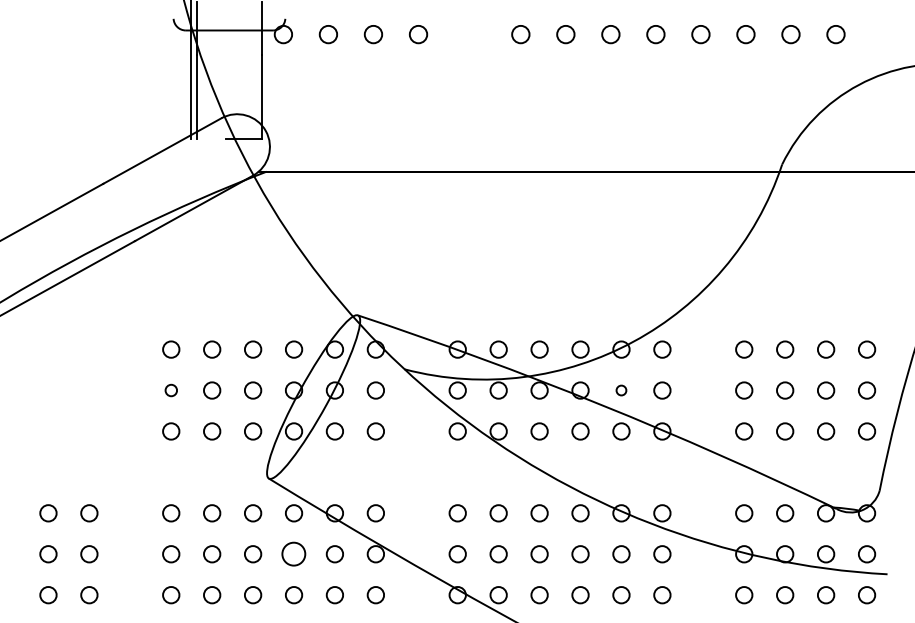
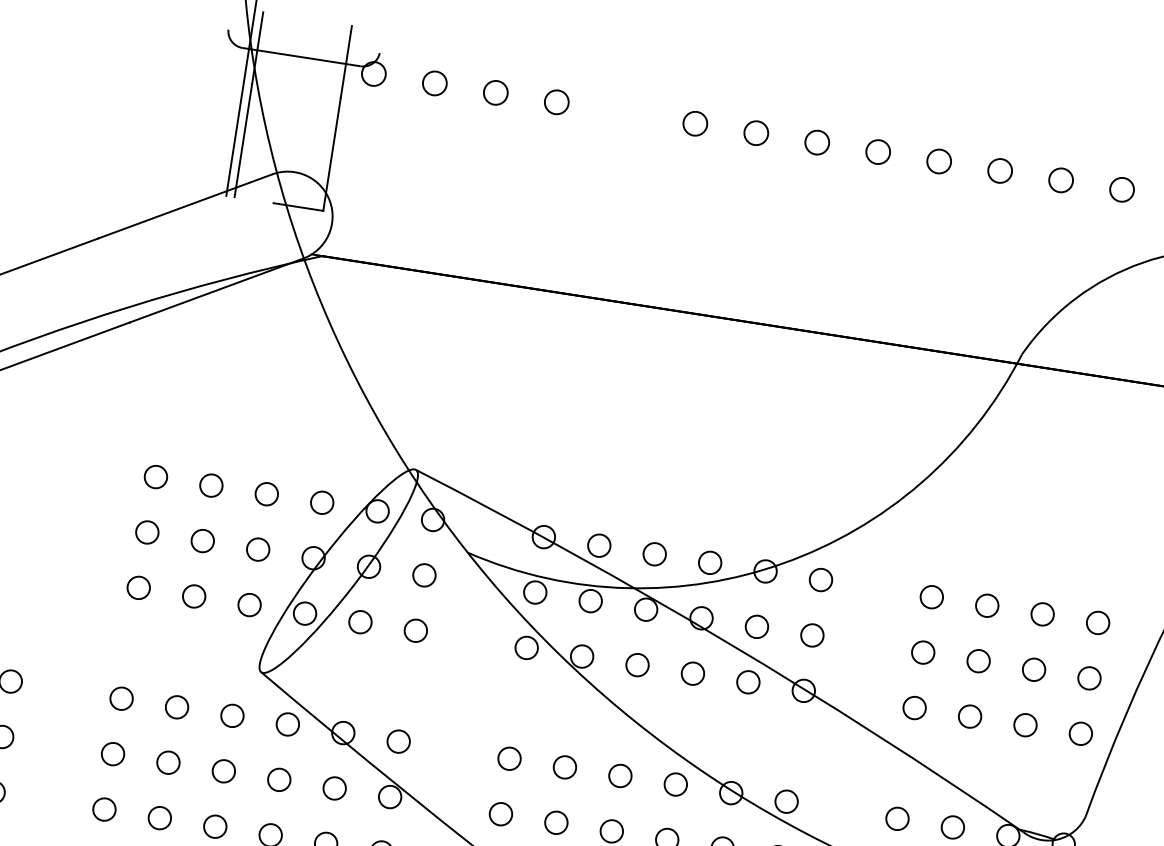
circle: (171, 390) -> (147, 532), size x1.43
circle: (621, 390) -> (757, 626), size x1.67
circle: (294, 554) -> (279, 780), size x0.71

